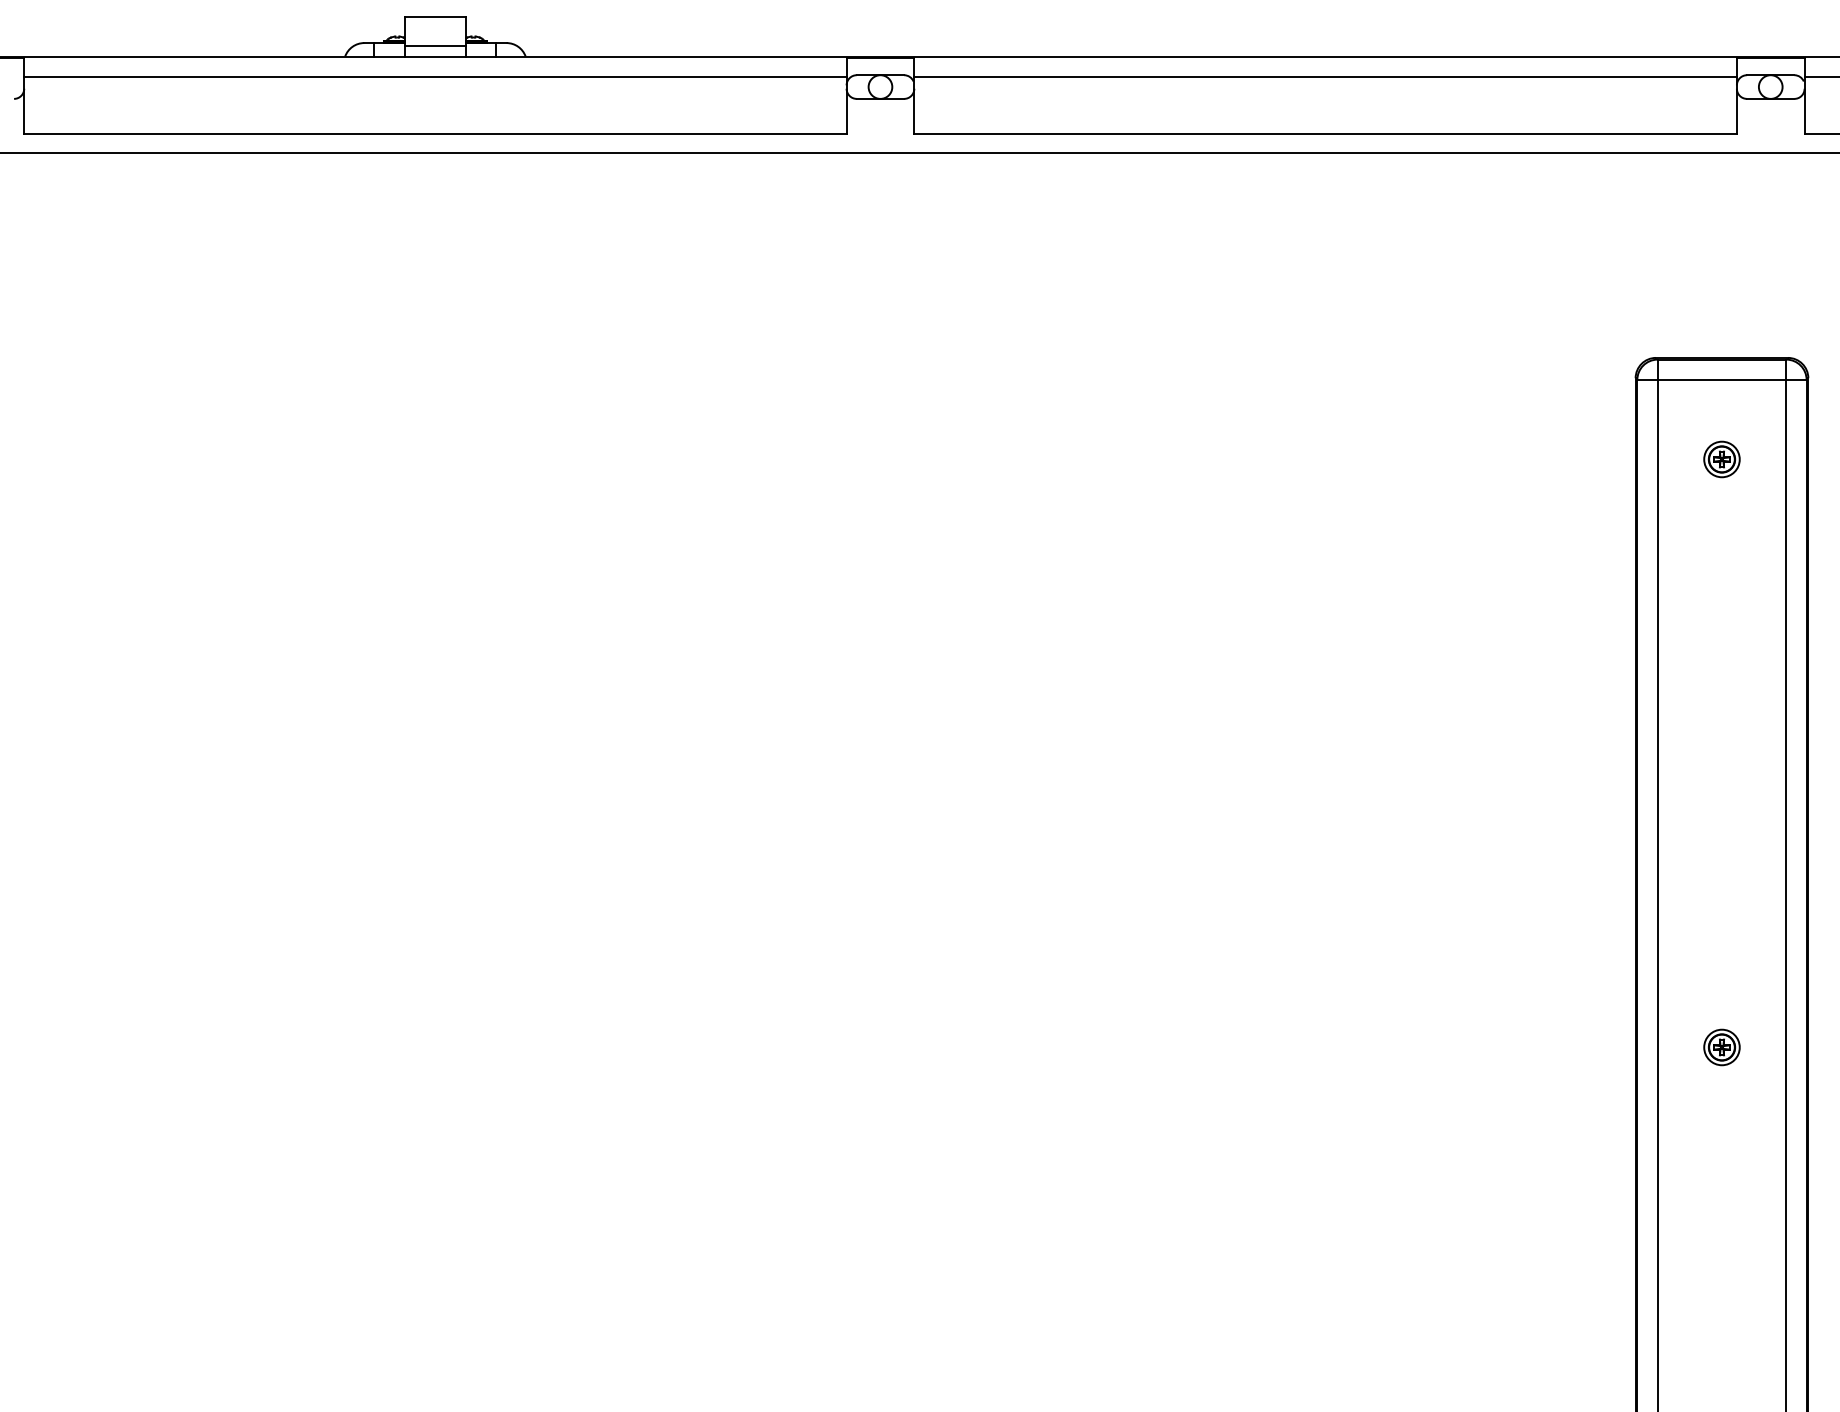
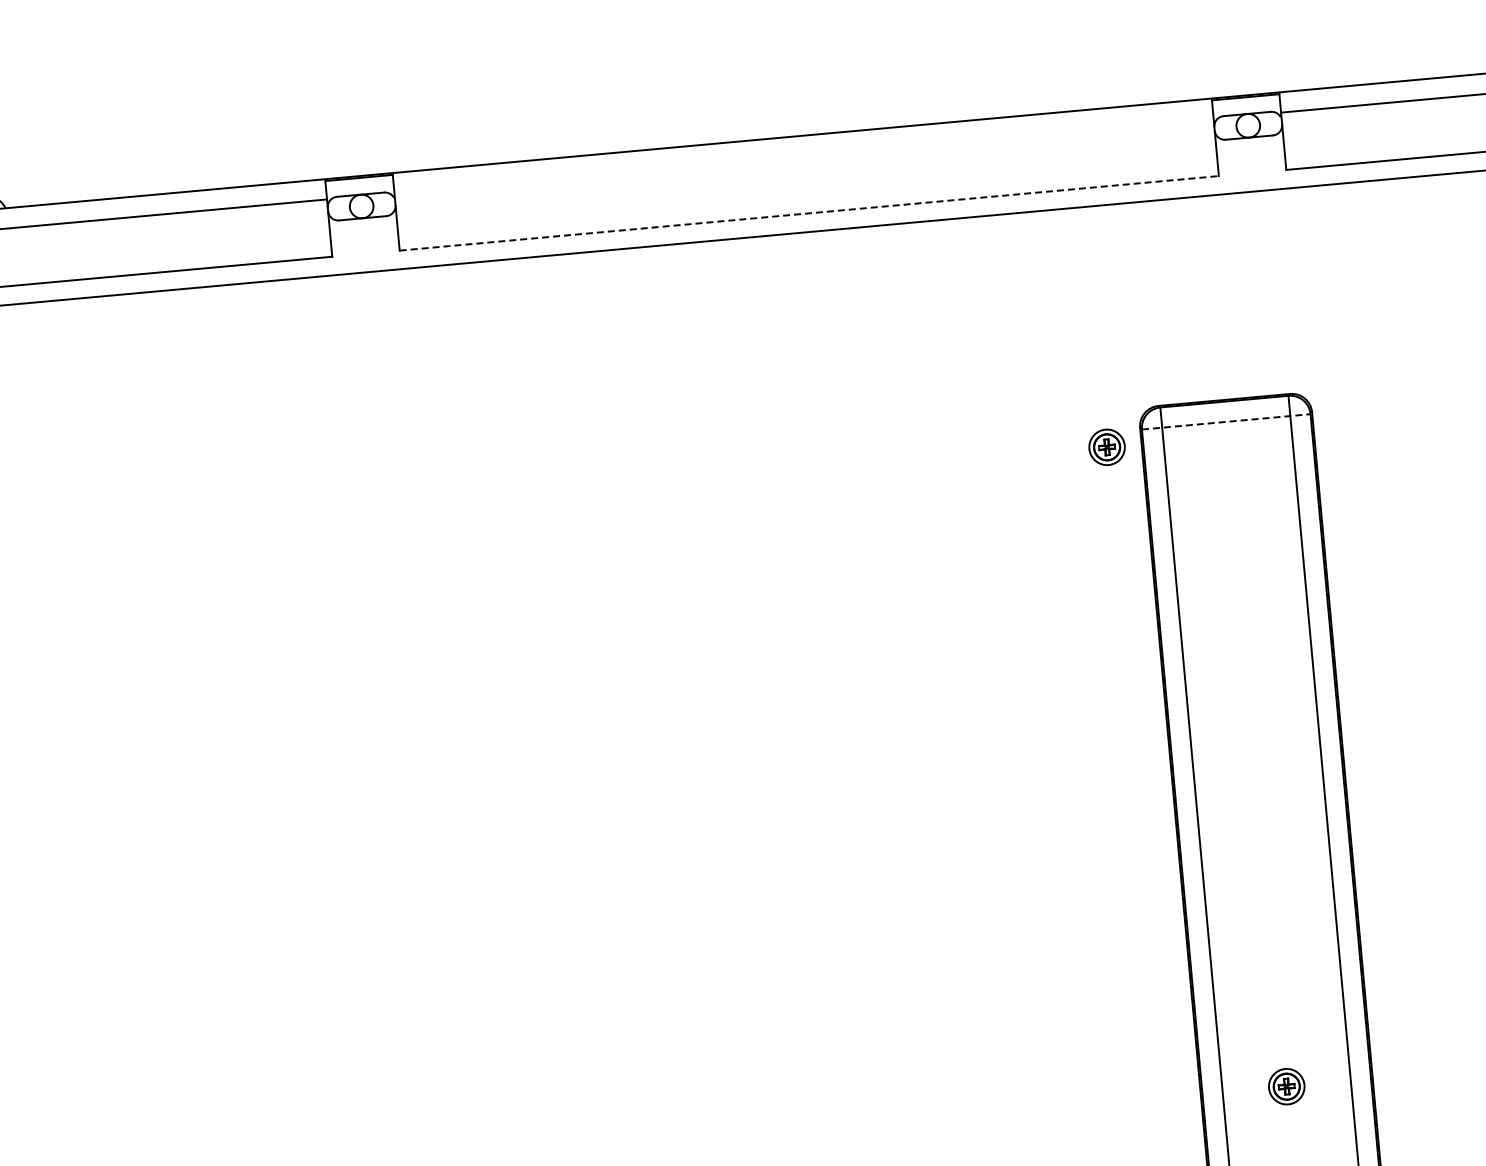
line: (1325, 76) -> (803, 155), removed
line: (1326, 134) -> (810, 213), solid -> dashed
line: (1721, 379) -> (1225, 421), solid -> dashed
part: (1721, 459) -> (1106, 447), moved

